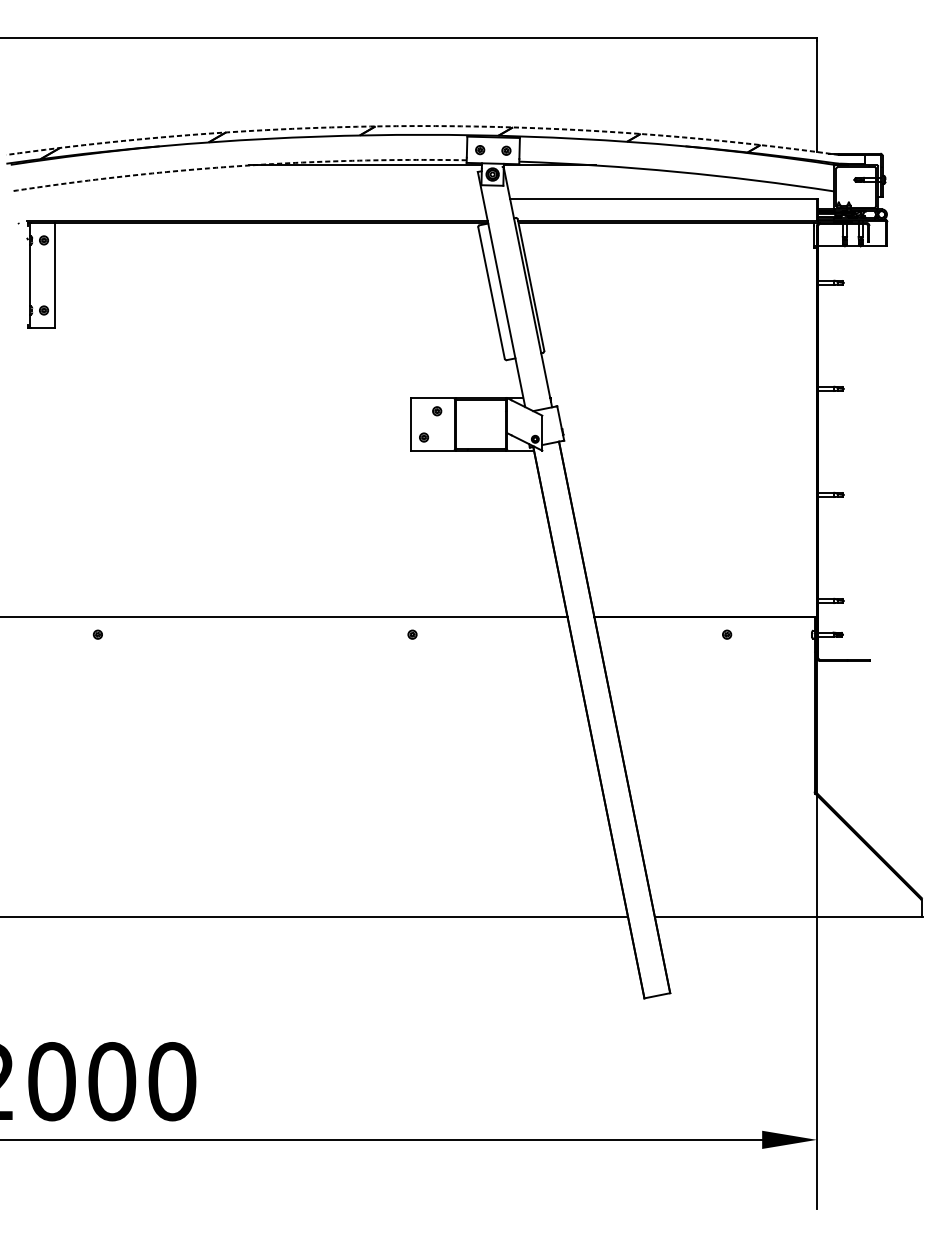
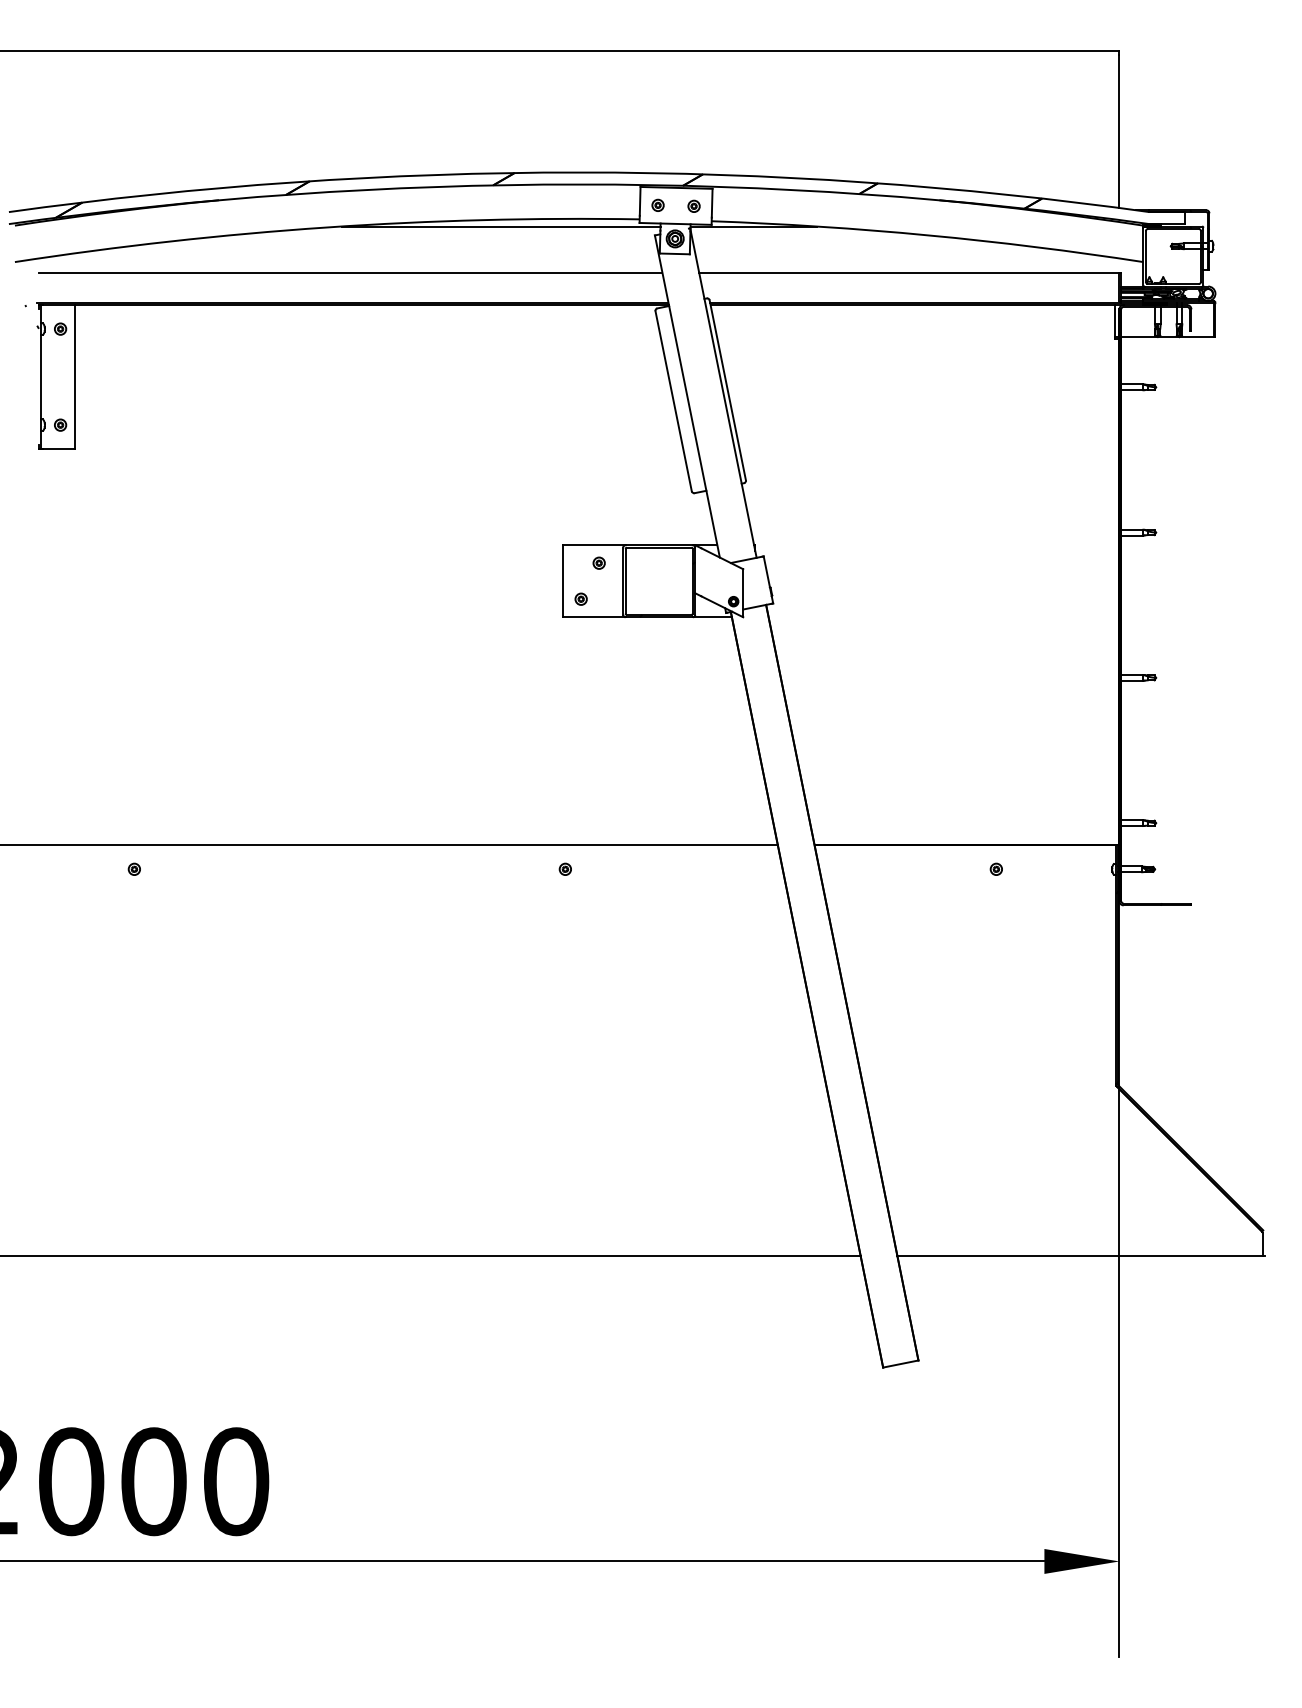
arc: (422, 126) -> (579, 172), dashed -> solid
arc: (238, 166) -> (326, 227), dashed -> solid
line: (255, 199) -> (350, 272), added

